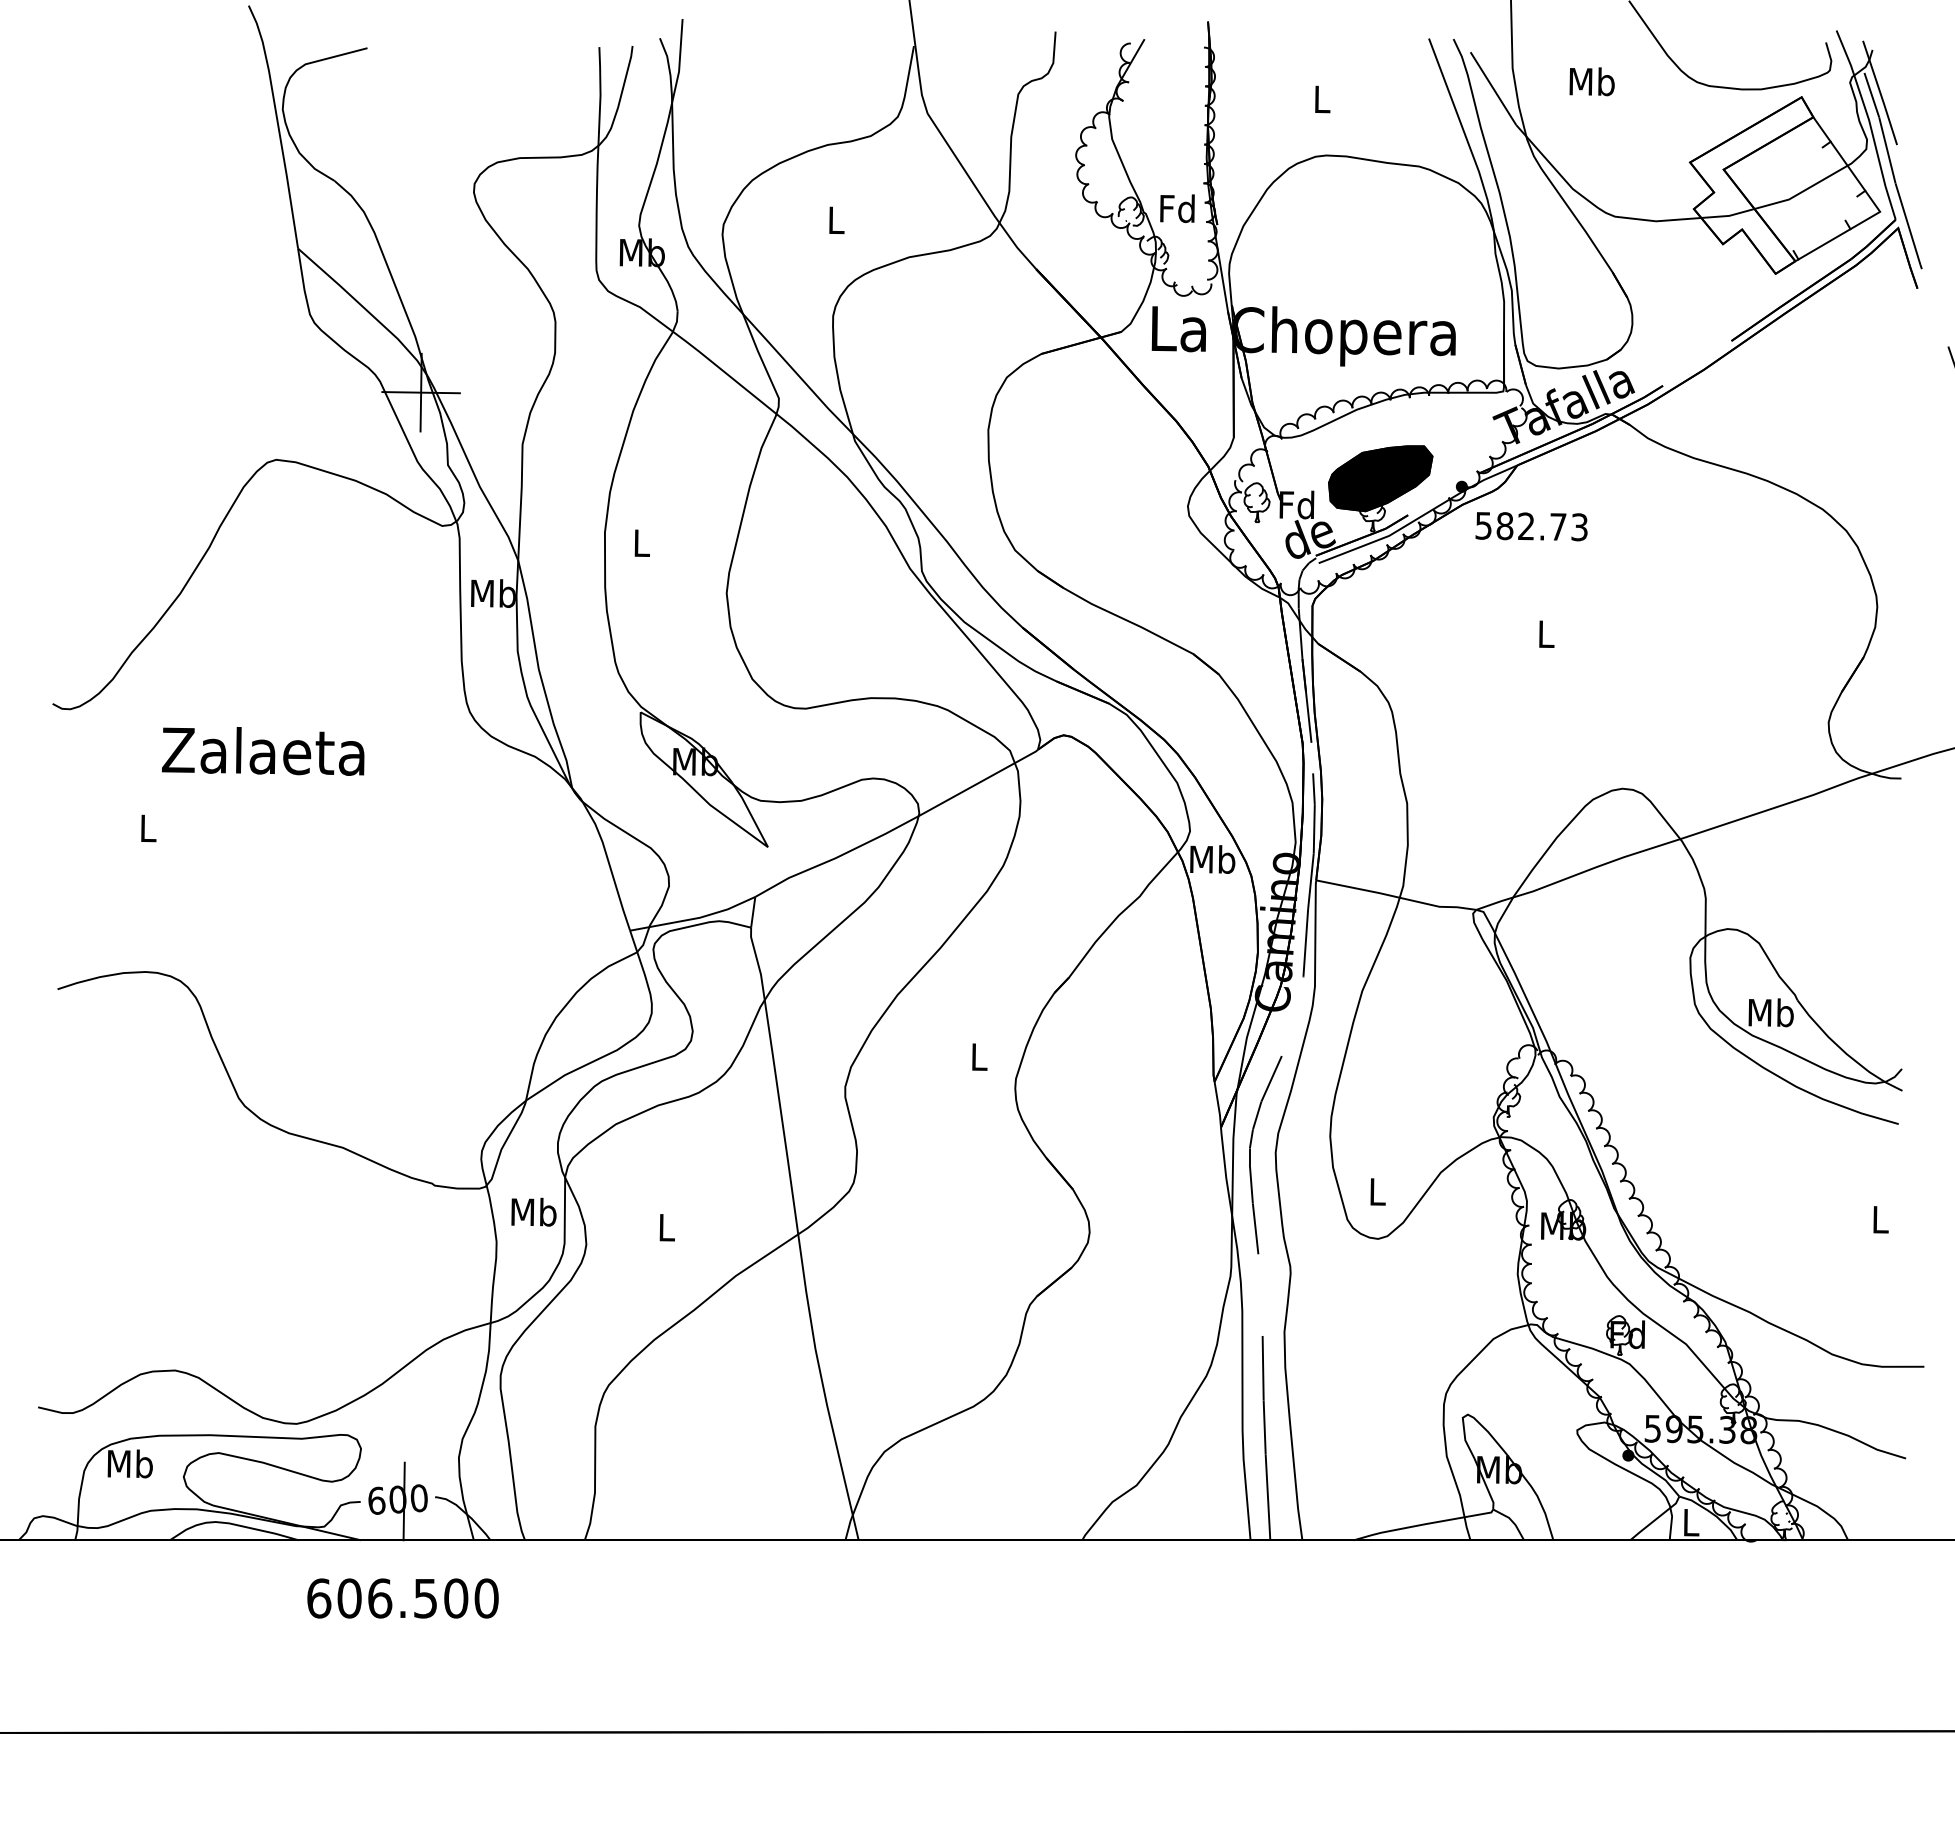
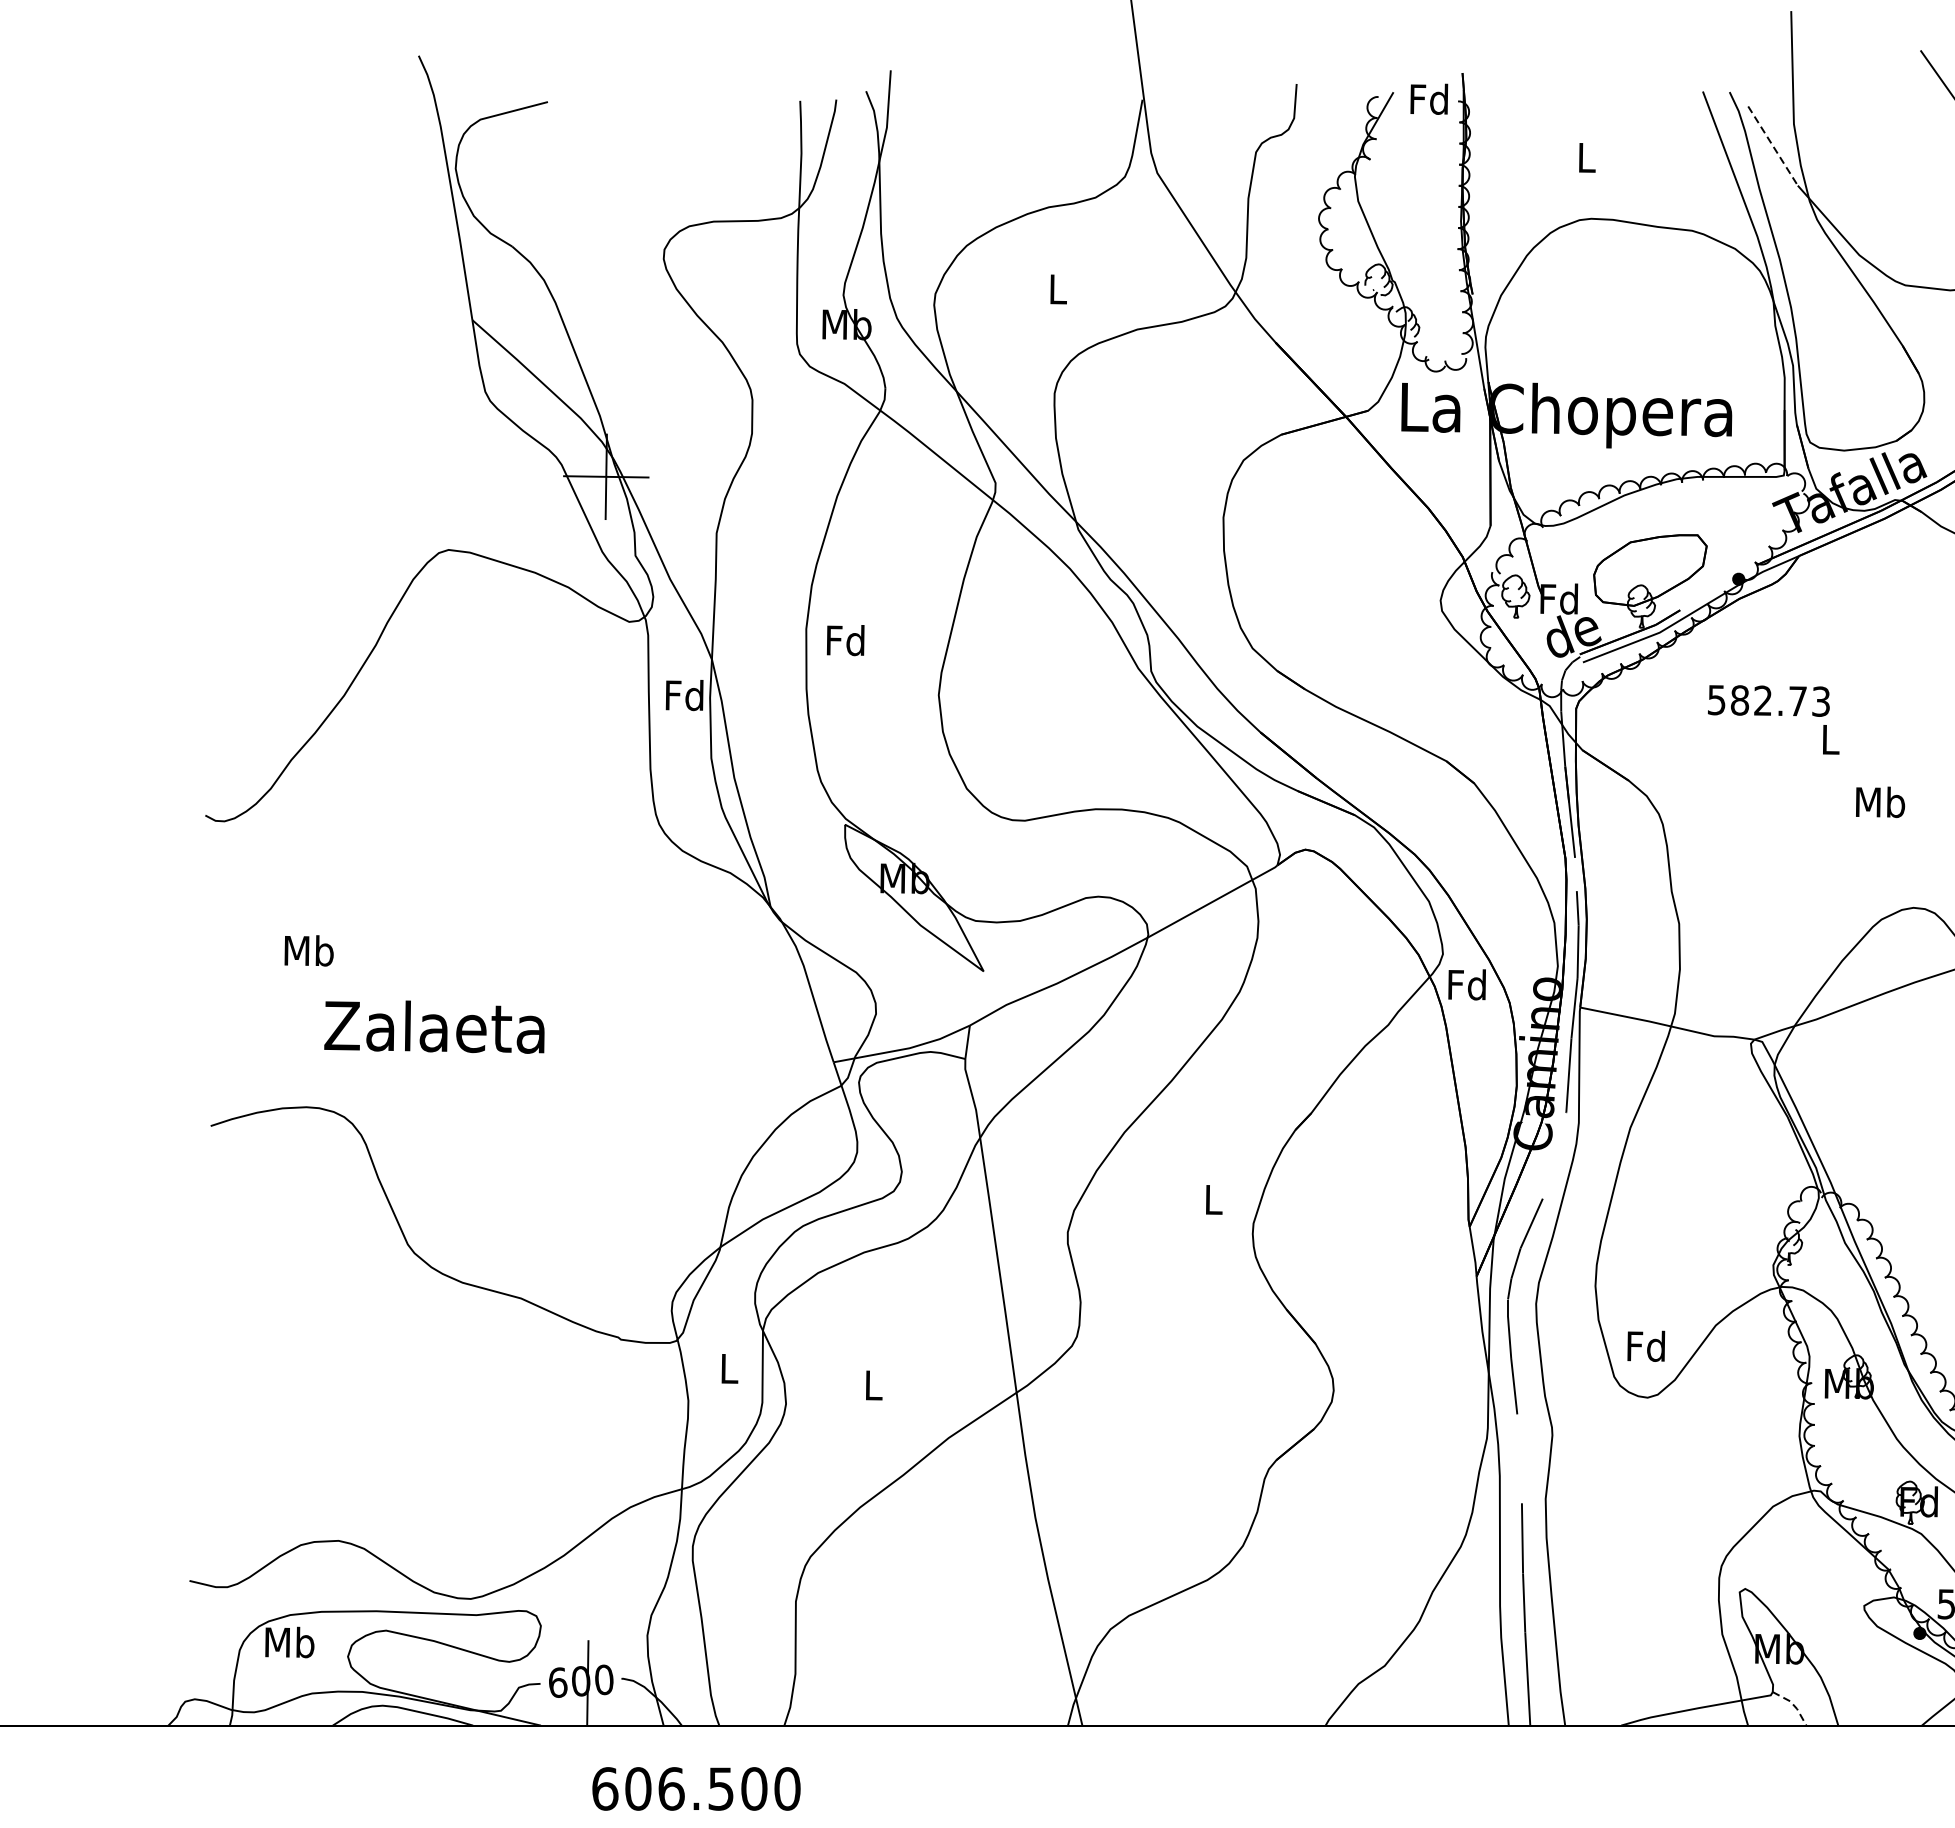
text: (1591, 81) -> (1879, 802), moved
line: (1493, 88) -> (1773, 145), solid -> dashed
text: (1177, 208) -> (1429, 99), moved
fill: (1380, 478) -> (1650, 570), removed
text: (1531, 526) -> (1768, 700), moved
text: (640, 542) -> (844, 639), L -> Fd
text: (493, 593) -> (685, 695), Mb -> Fd
text: (263, 751) -> (434, 1027), moved
text: (147, 827) -> (308, 950), L -> Mb
text: (1212, 859) -> (1467, 984), Mb -> Fd
text: (1376, 1191) -> (1645, 1346), L -> Fd
text: (533, 1211) -> (728, 1367), Mb -> L
line: (1512, 1521) -> (1793, 1705), solid -> dashed
text: (402, 1598) -> (695, 1788), moved

